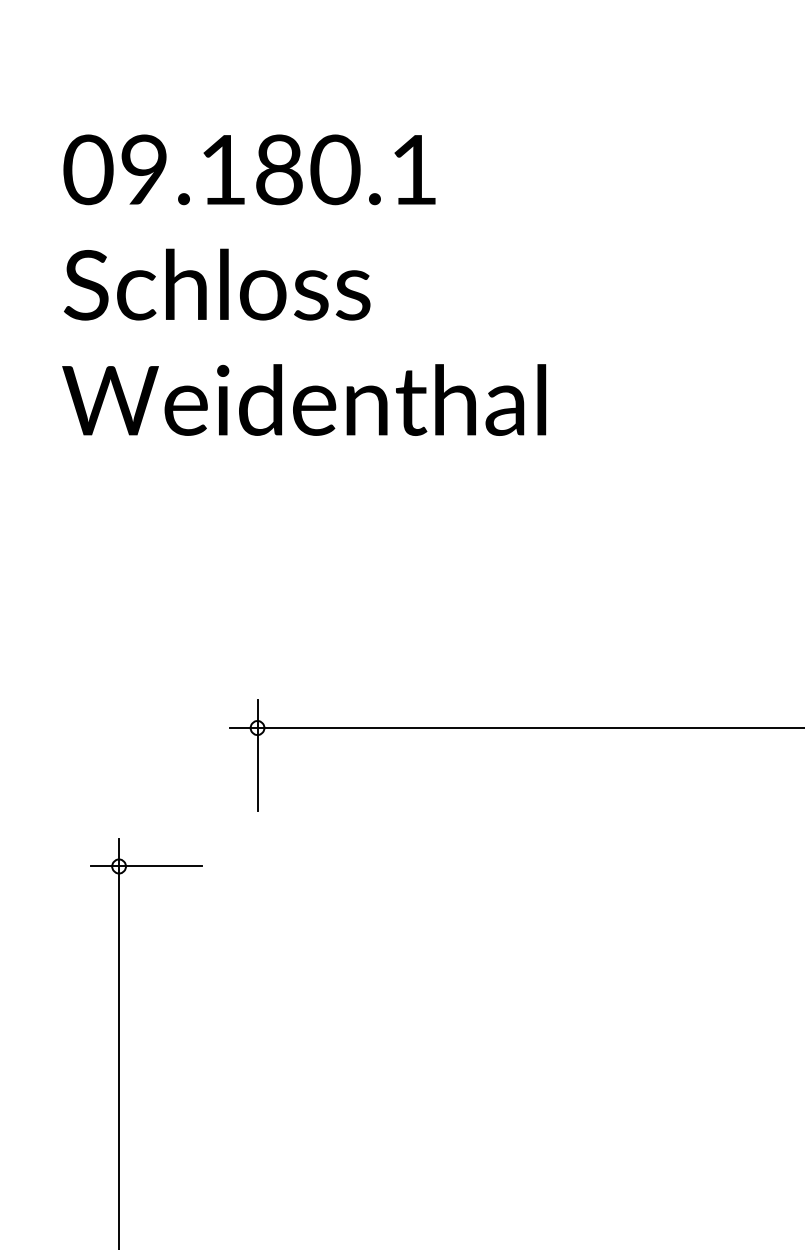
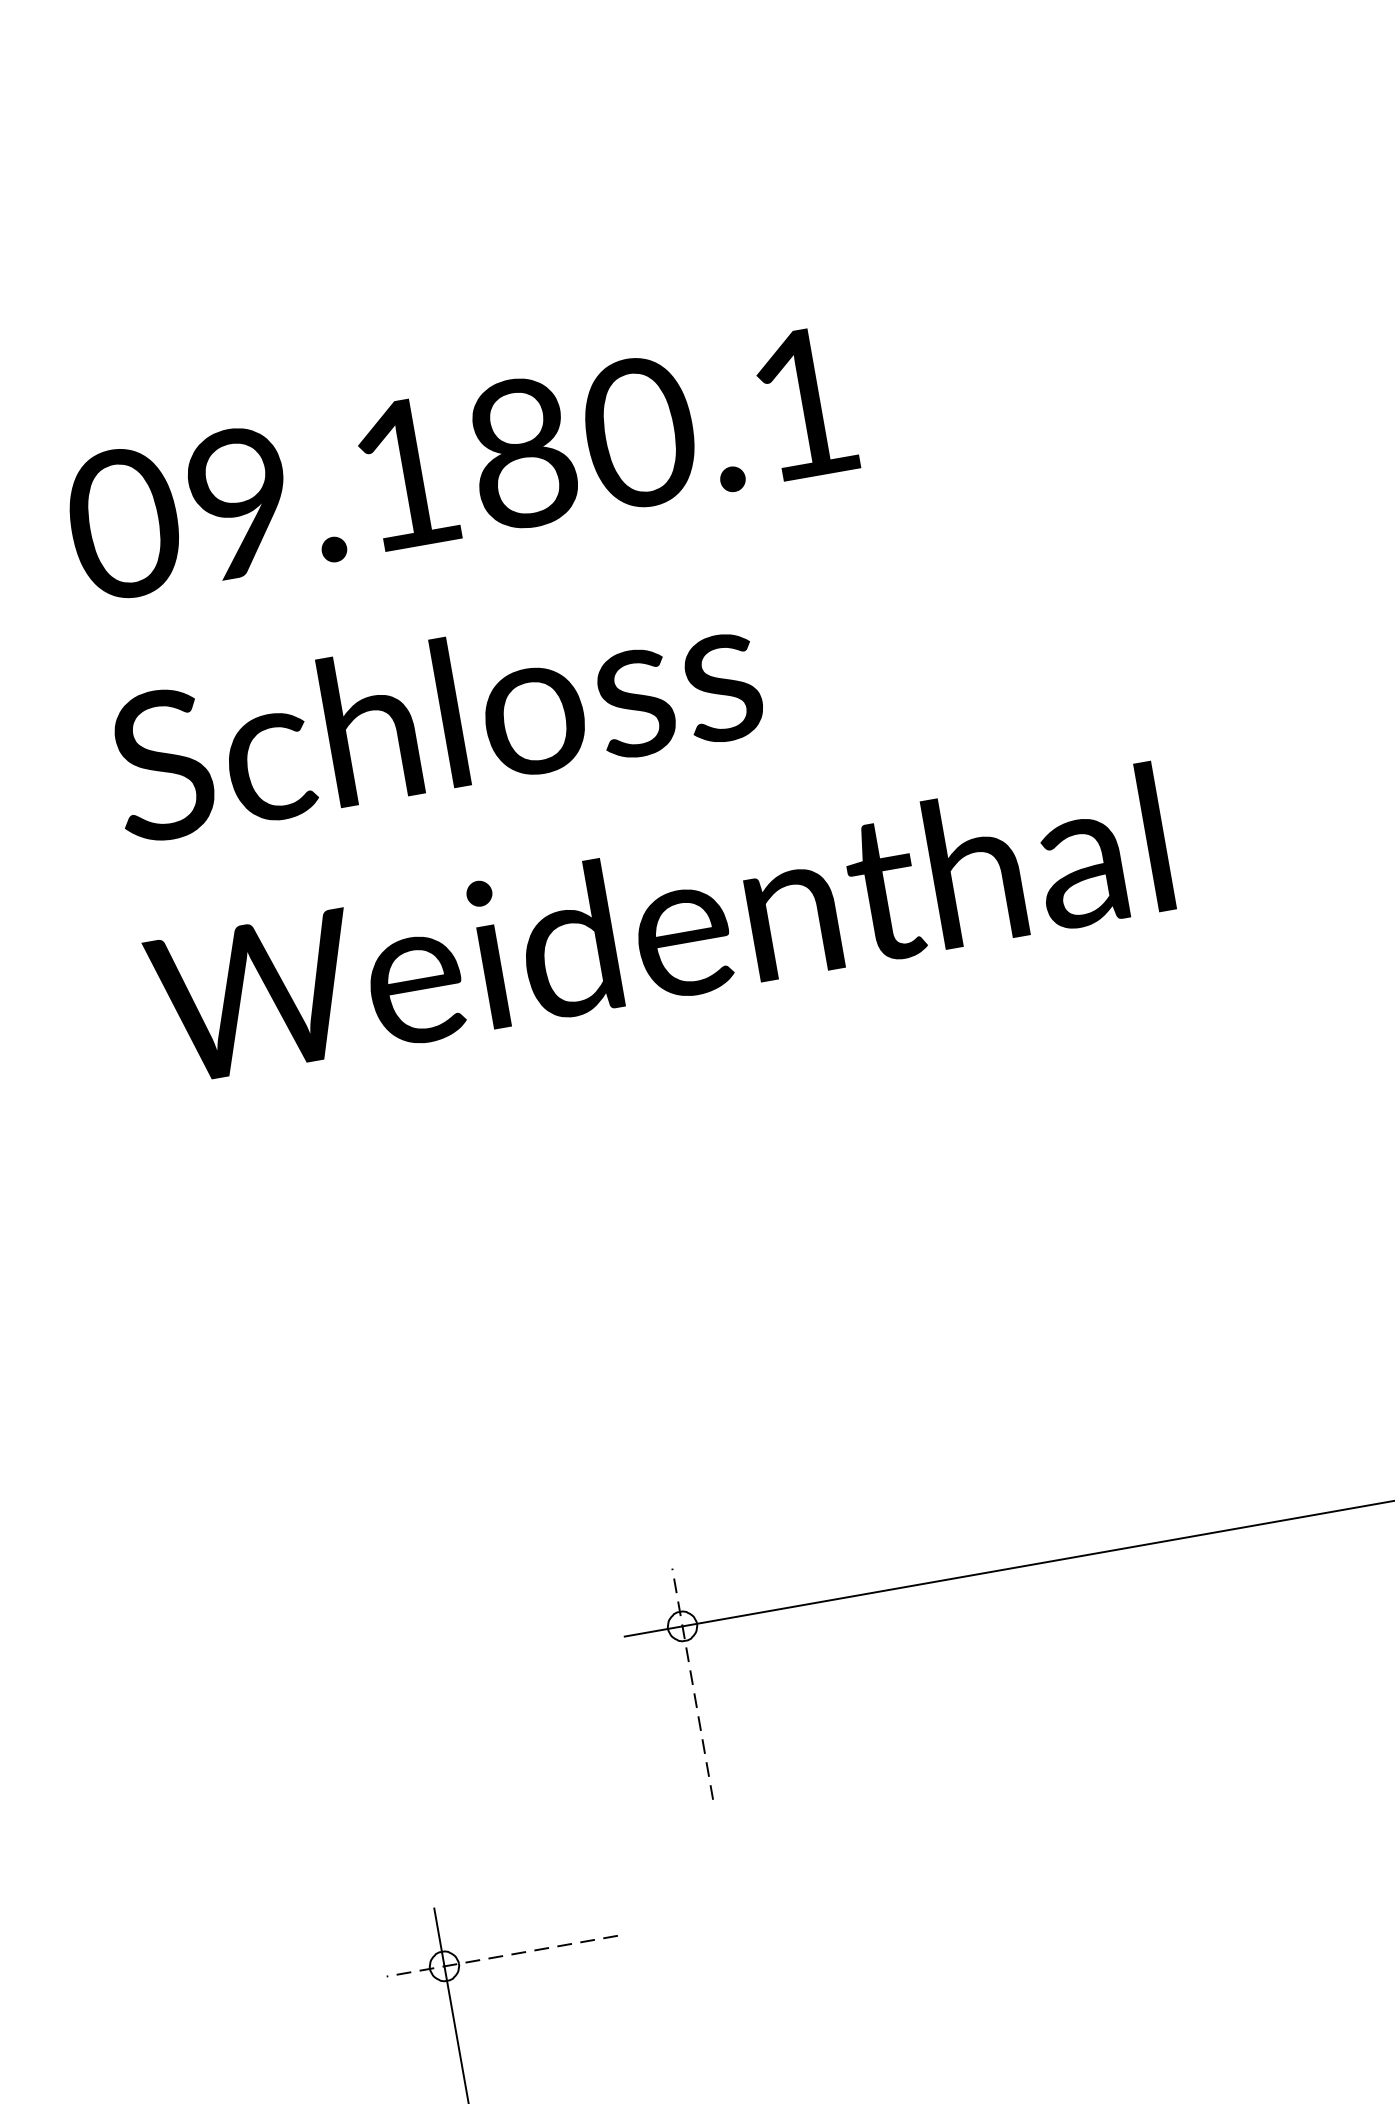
line: (257, 755) -> (692, 1683), solid -> dashed
line: (146, 866) -> (501, 1956), solid -> dashed

